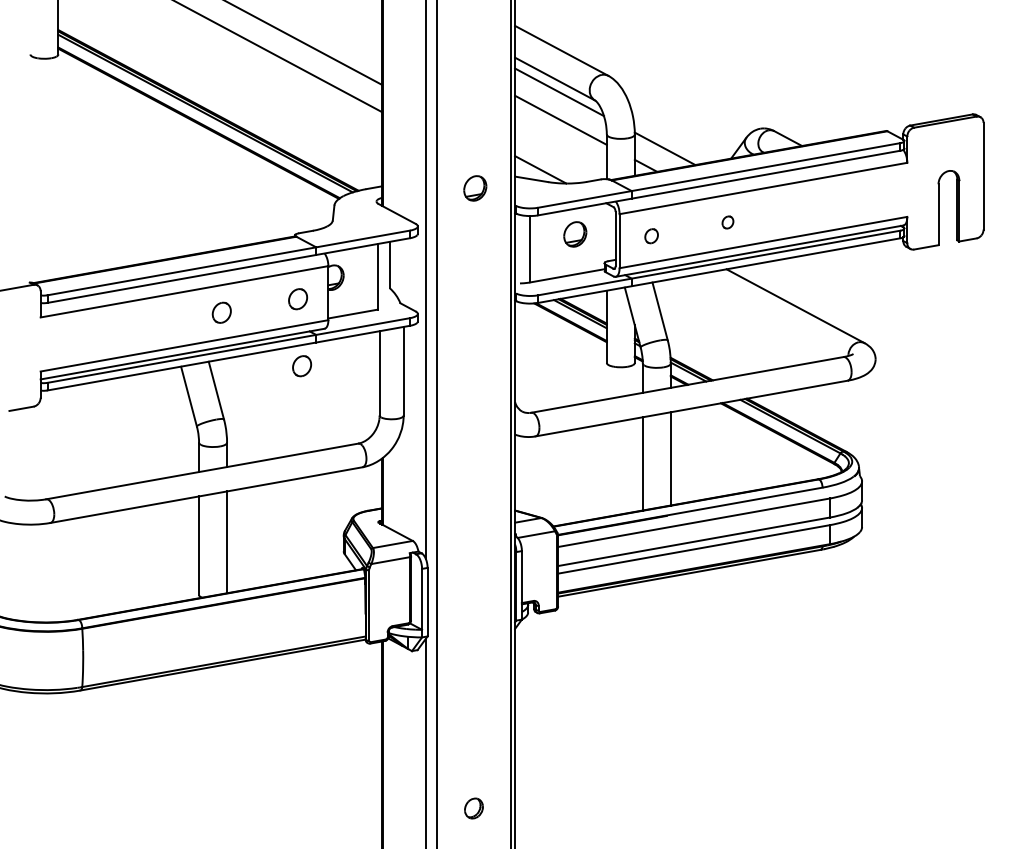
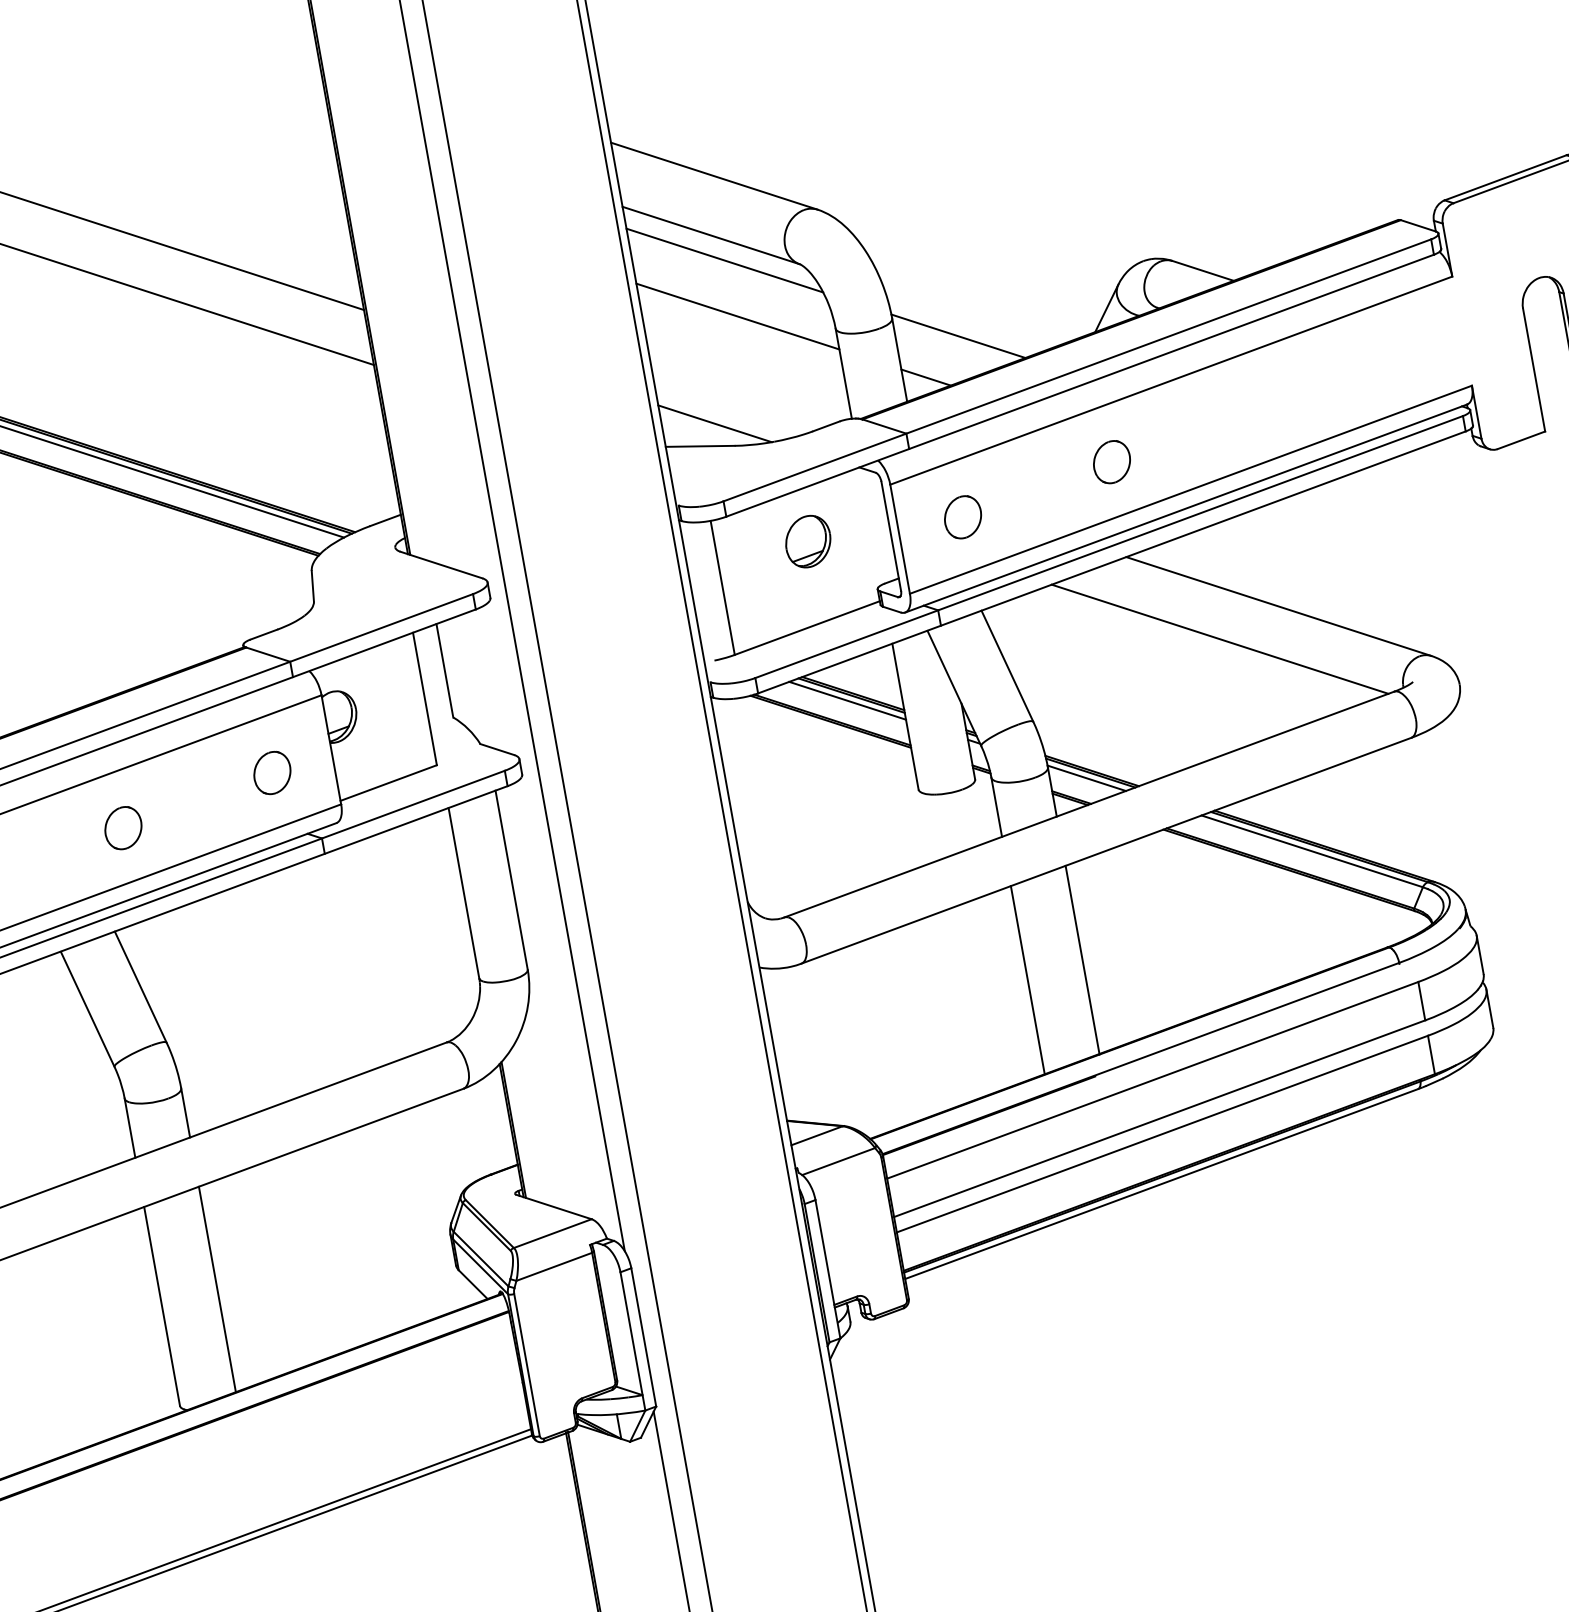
part: (475, 188) -> (590, 485), removed
part: (727, 222) -> (1111, 462), size x1.67
part: (651, 236) -> (962, 518), size x1.43
line: (764, 316) -> (1219, 638), added
part: (302, 366) -> (305, 907), removed

